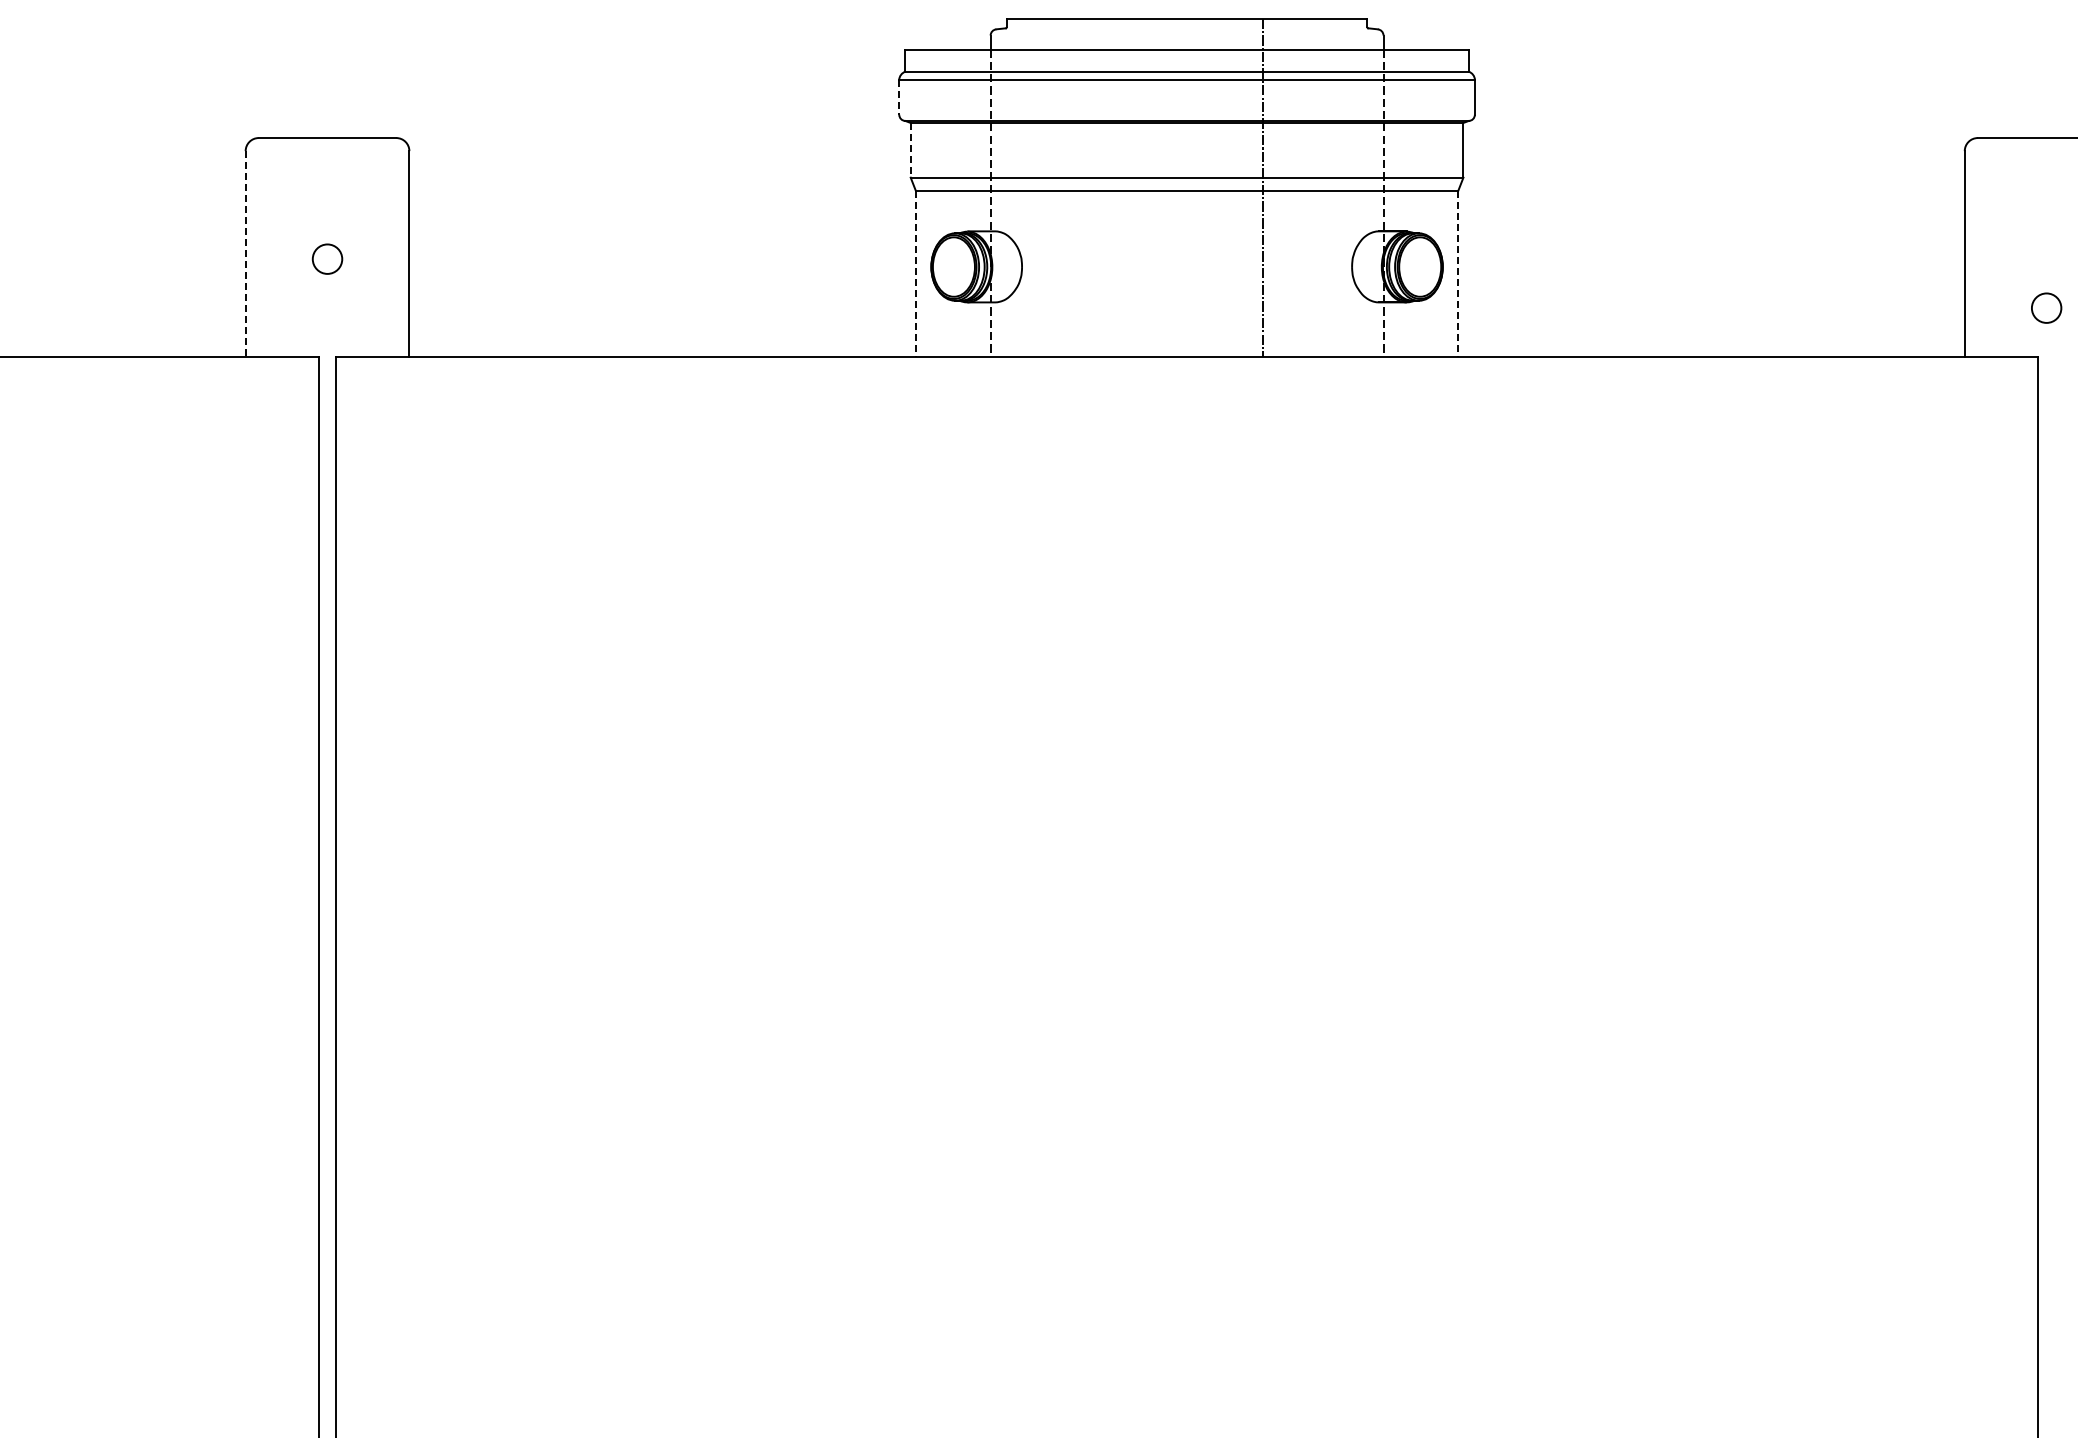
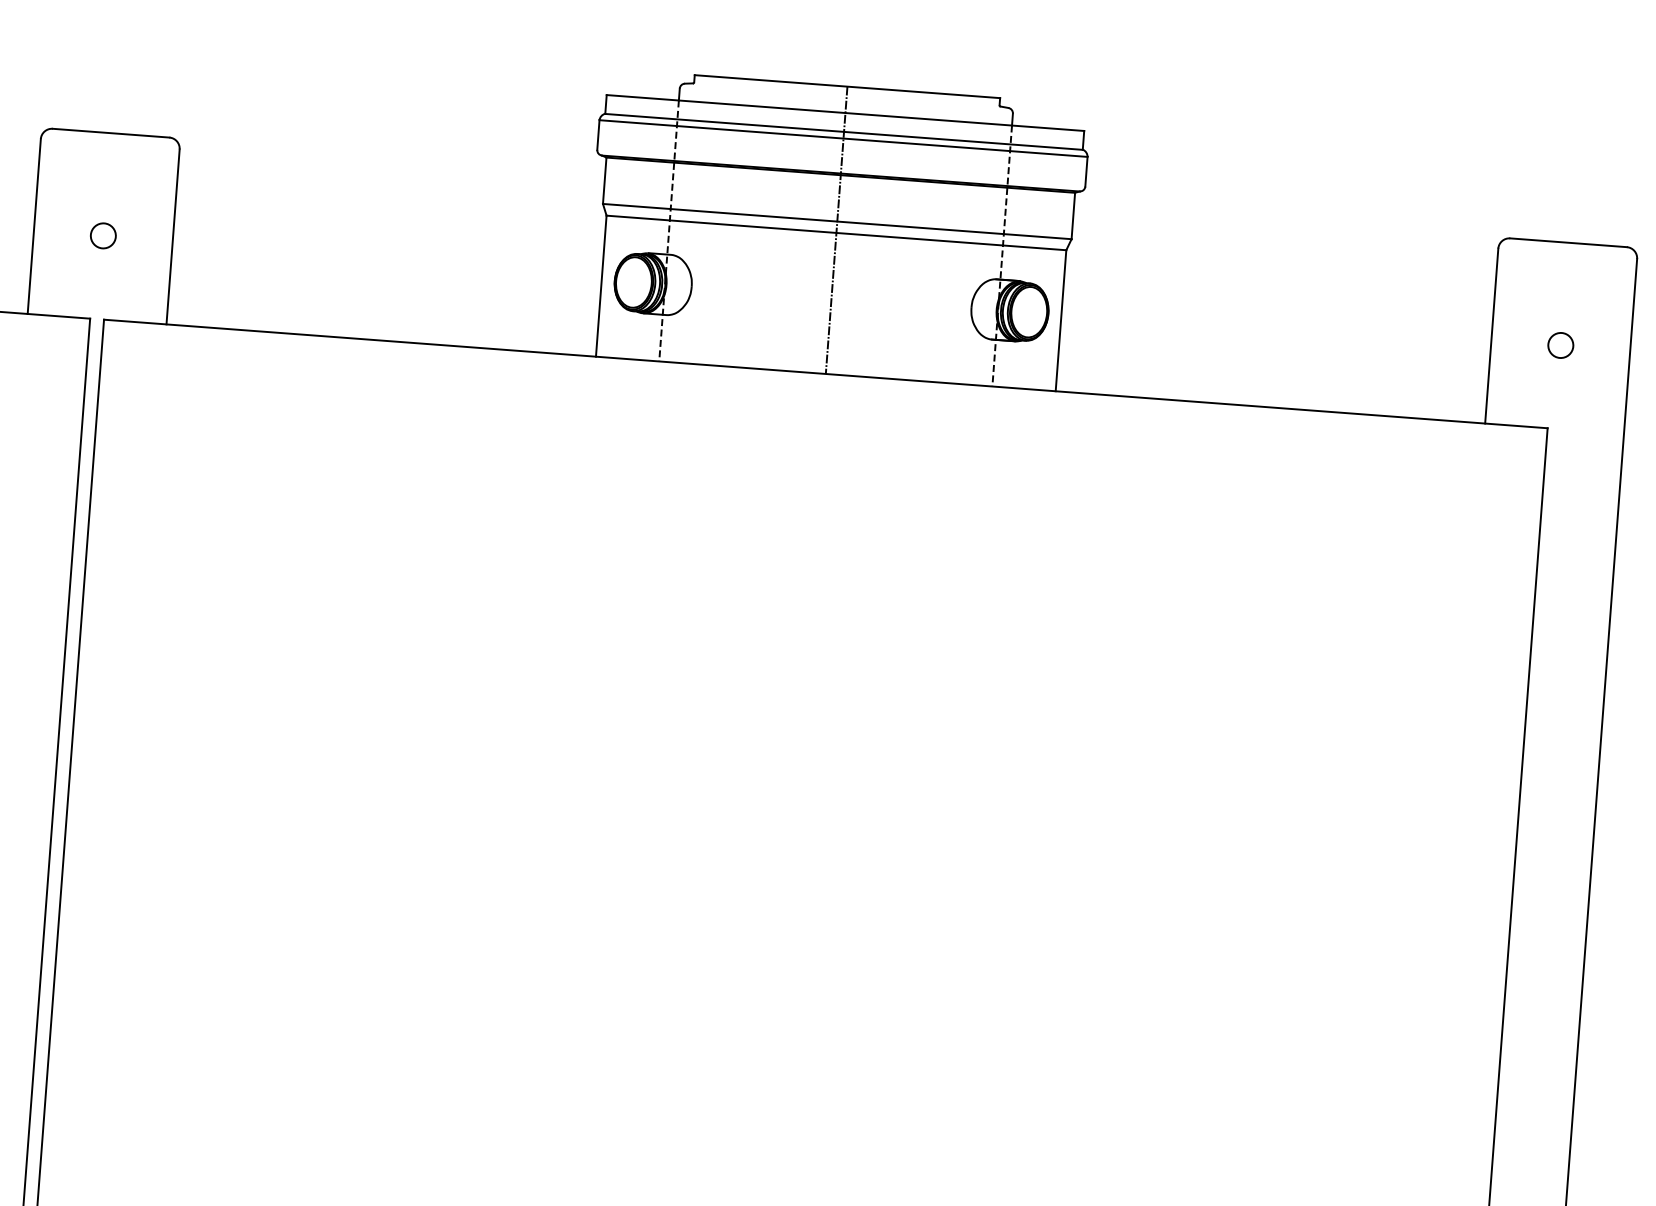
line: (899, 97) -> (598, 135), dashed -> solid
line: (910, 150) -> (604, 180), dashed -> solid
line: (1263, 187) -> (837, 229), moved
line: (245, 254) -> (34, 226), dashed -> solid
line: (915, 274) -> (600, 286), dashed -> solid
line: (1458, 274) -> (1061, 320), dashed -> solid
circle: (2046, 307) -> (1560, 344), moved

